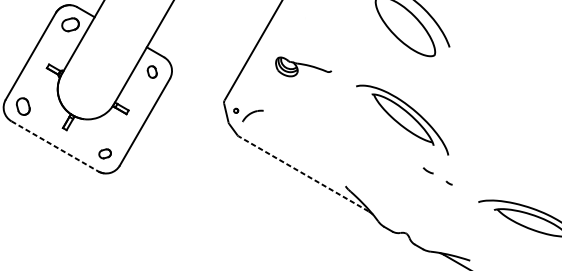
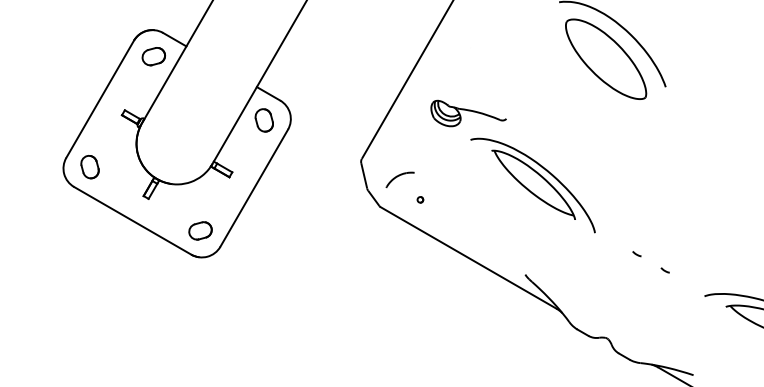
part: (151, 72) -> (263, 120), size x1.43
part: (236, 110) -> (420, 199), moved
part: (402, 120) -> (532, 185), moved
line: (54, 146) -> (132, 220), dashed -> solid
part: (105, 153) -> (200, 230), size x1.43
part: (427, 171) -> (636, 254), size x0.62
line: (303, 173) -> (468, 257), dashed -> solid

